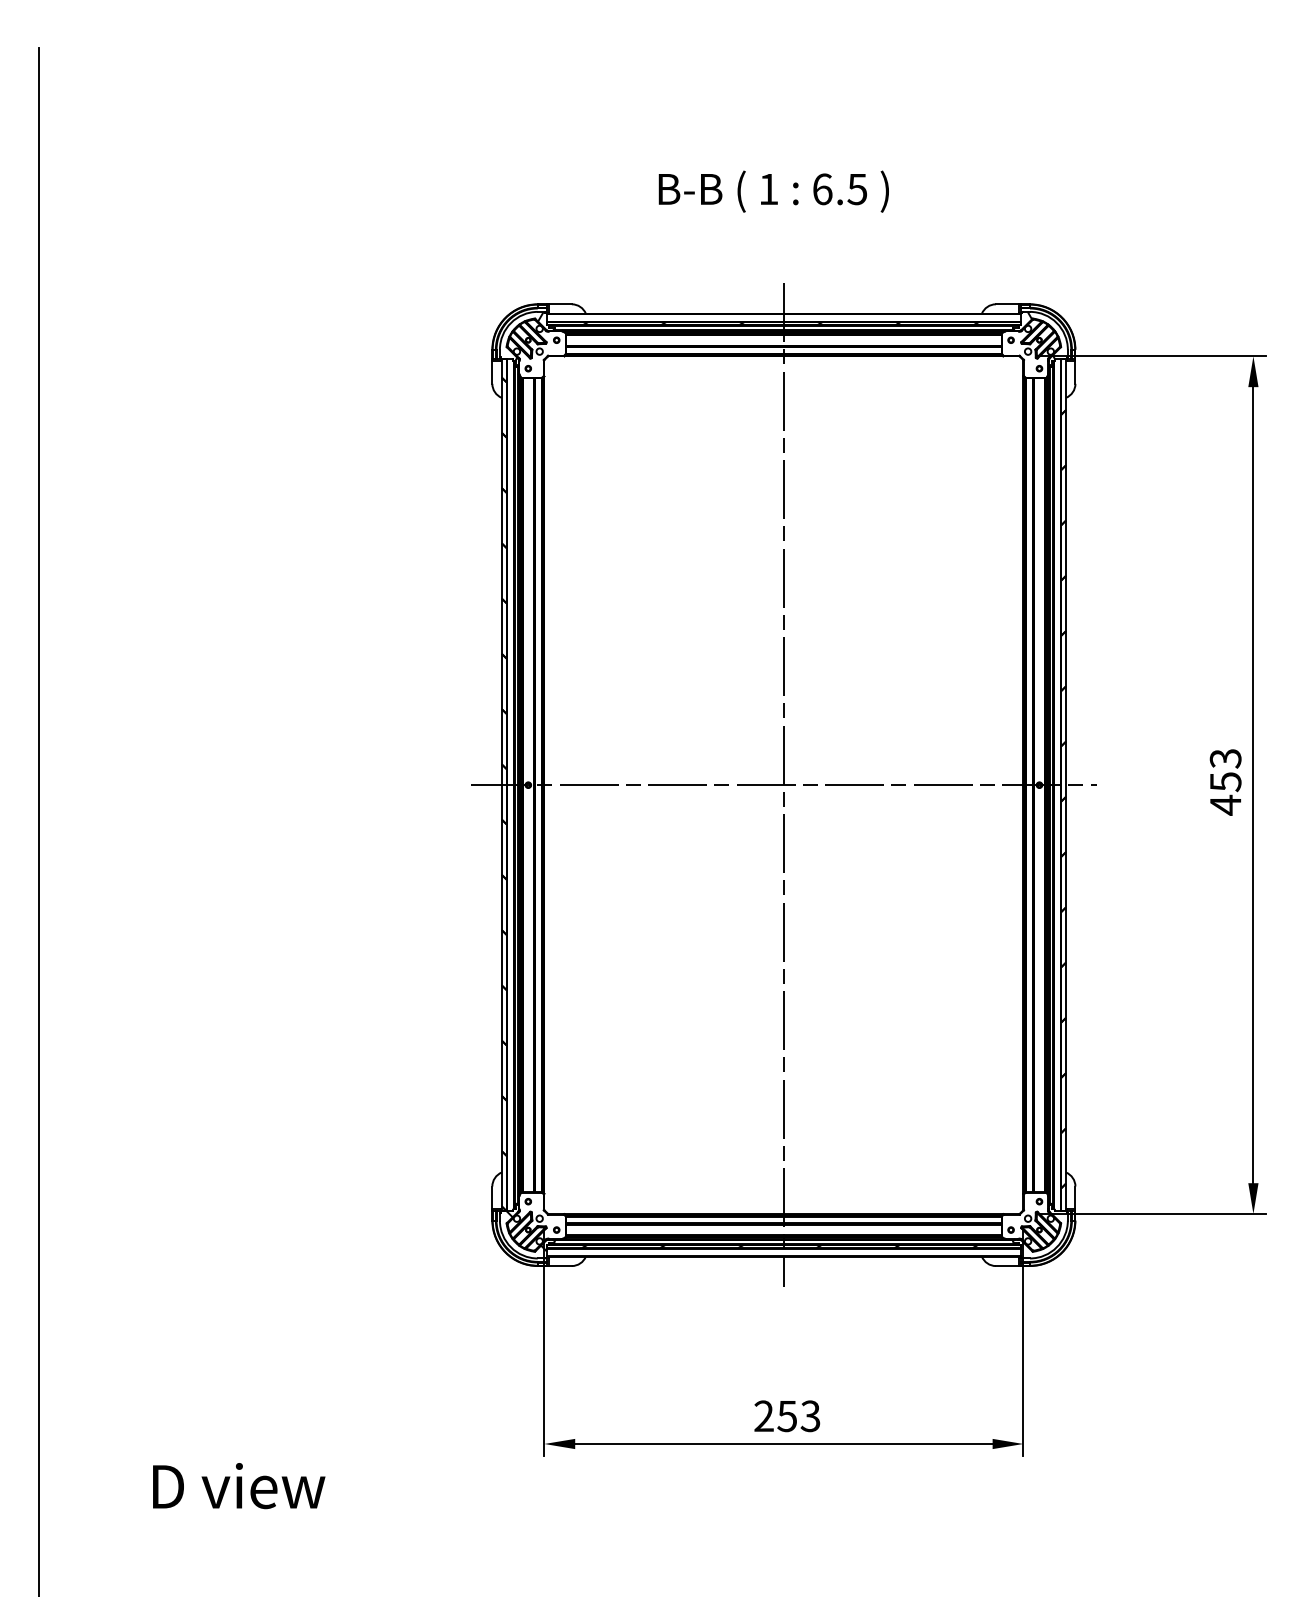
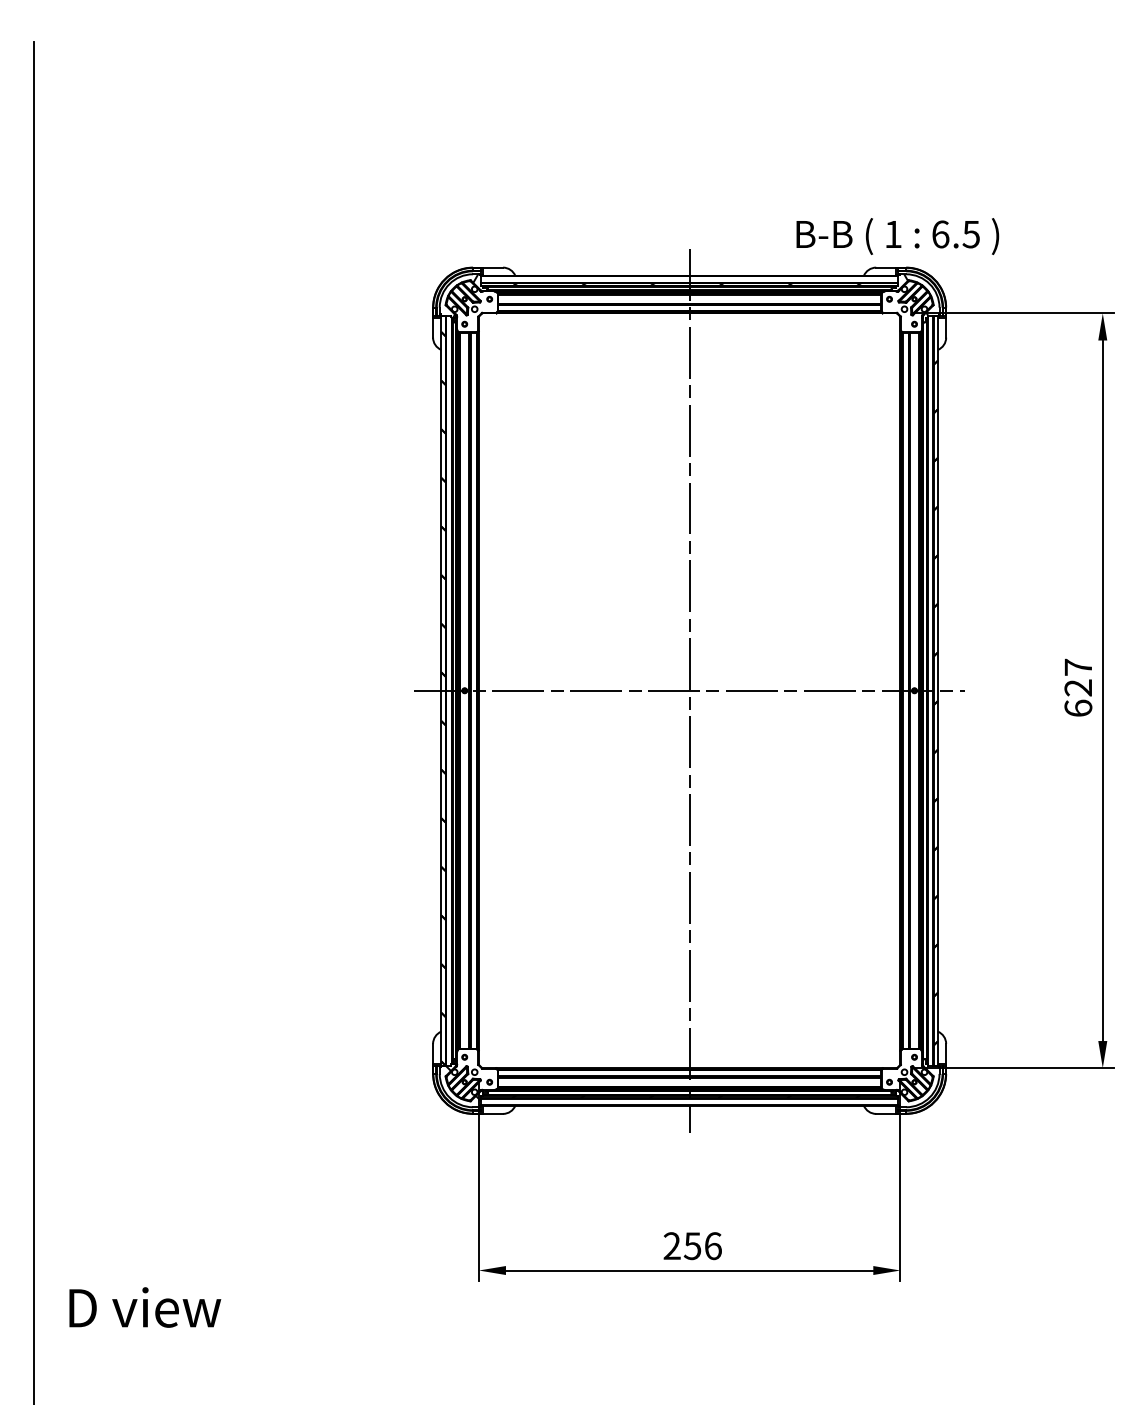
text: (773, 191) -> (897, 236), moved
text: (1225, 781) -> (1078, 687), 453 -> 627
text: (809, 1416) -> (712, 1246), 253 -> 256
text: (239, 1486) -> (145, 1307), moved

